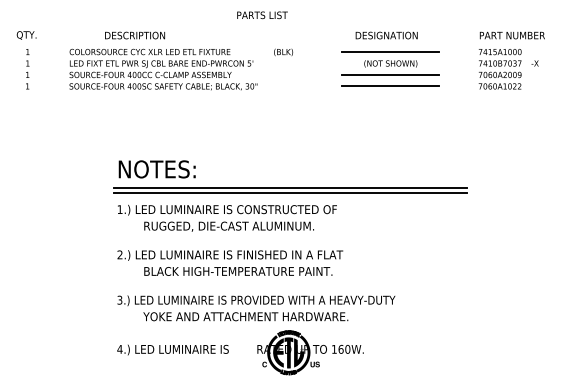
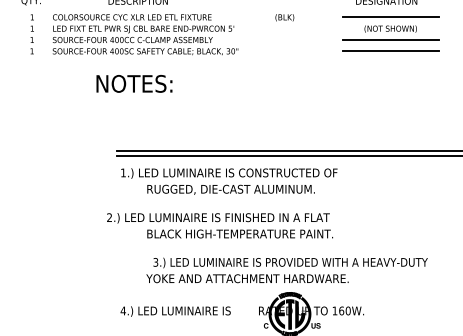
text: (163, 69) -> (145, 34), moved
text: (156, 169) -> (133, 83), moved
text: (230, 255) -> (218, 218), moved
text: (256, 300) -> (290, 262), moved

